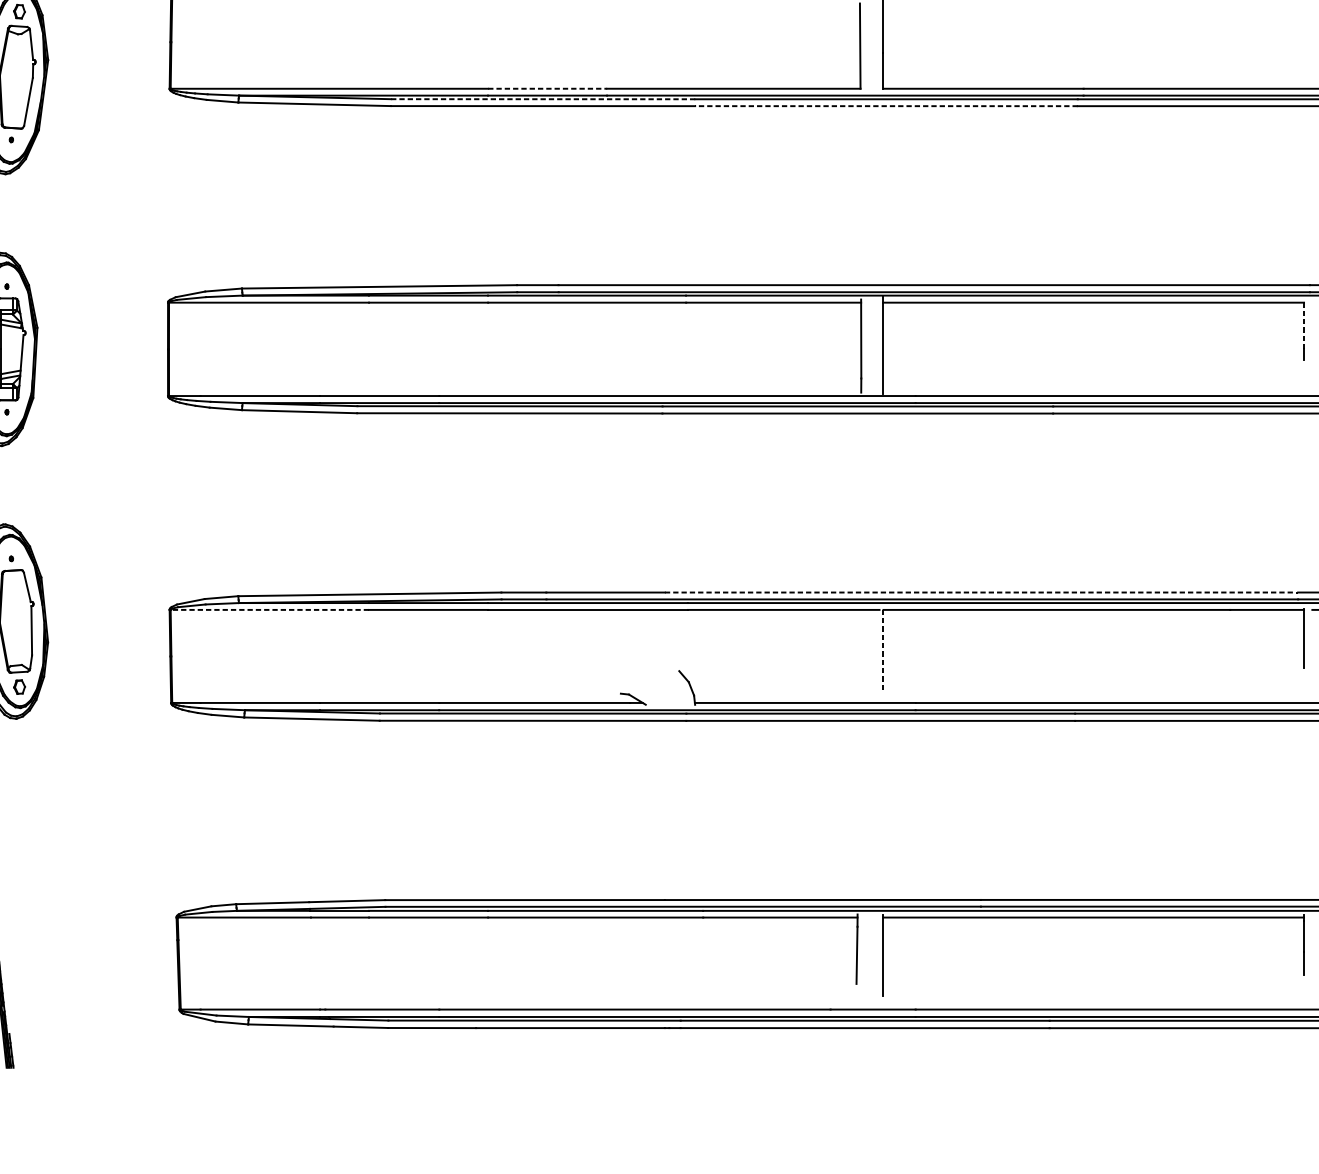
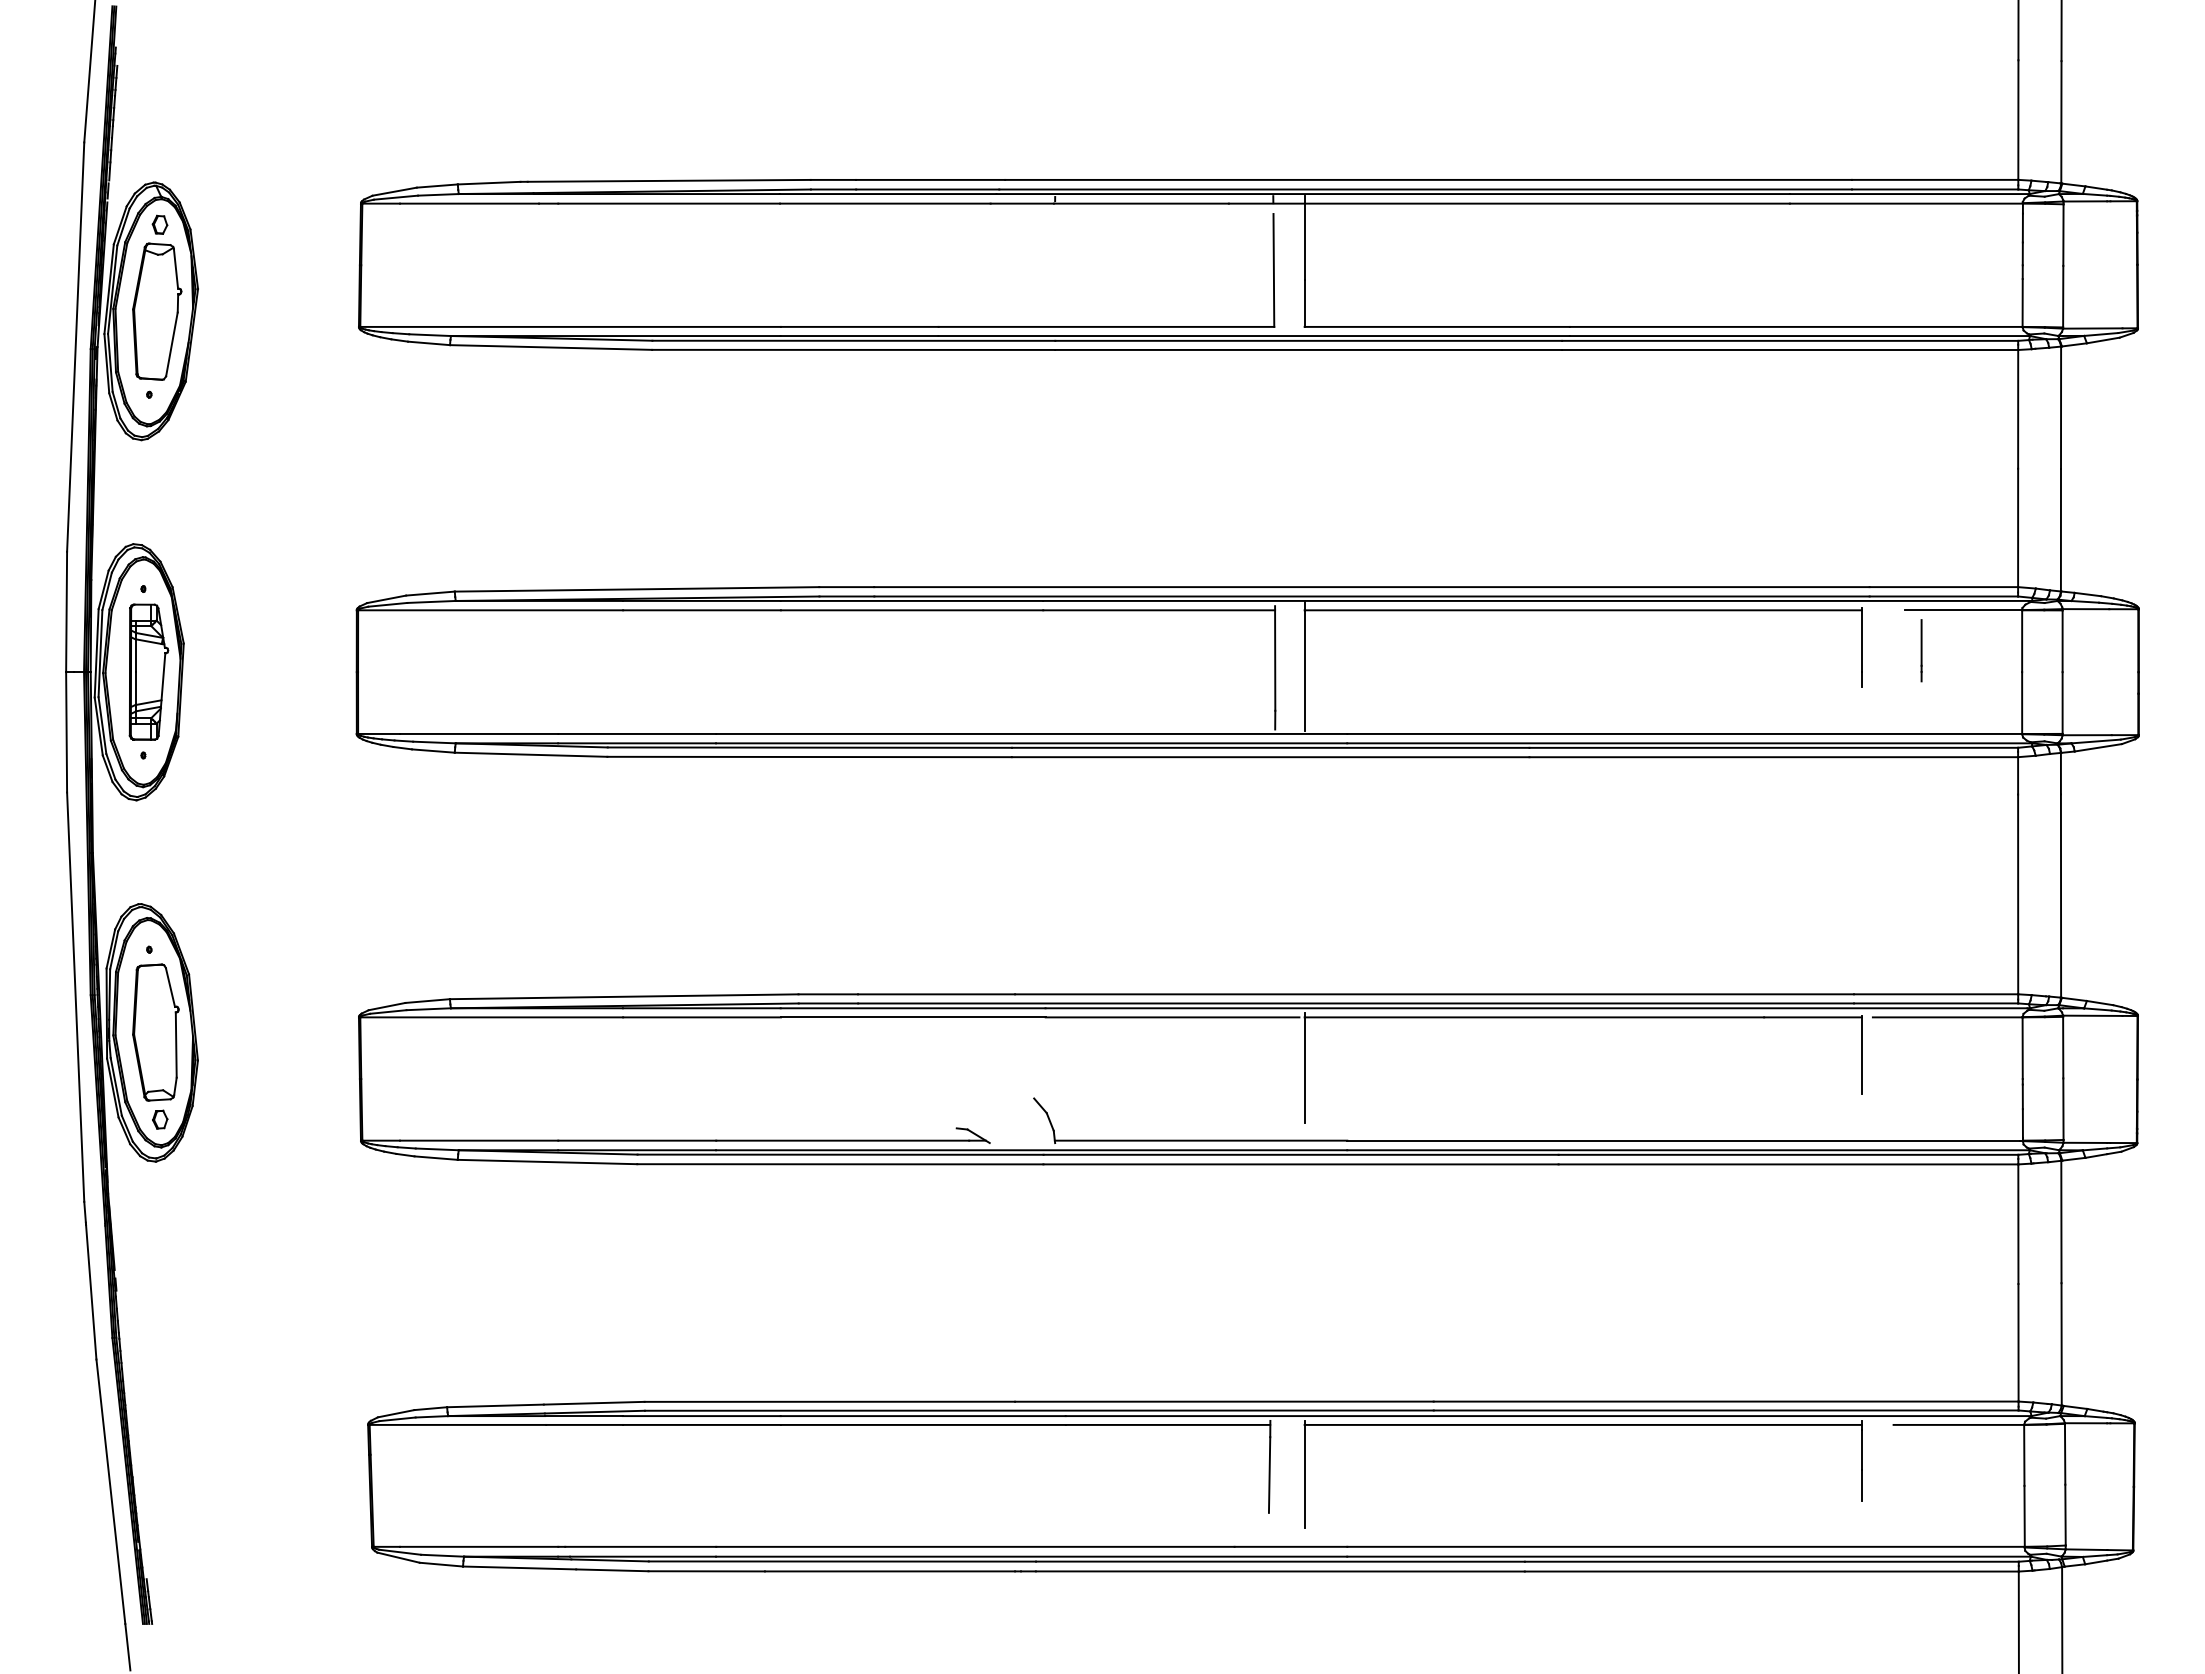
line: (547, 88) -> (859, 326), dashed -> solid
line: (542, 99) -> (853, 340), dashed -> solid
line: (886, 105) -> (1308, 349), dashed -> solid
line: (1303, 324) -> (1861, 639), dashed -> solid
line: (982, 592) -> (1435, 994), dashed -> solid
line: (269, 610) -> (491, 1017), dashed -> solid
line: (883, 648) -> (1304, 1068), dashed -> solid

